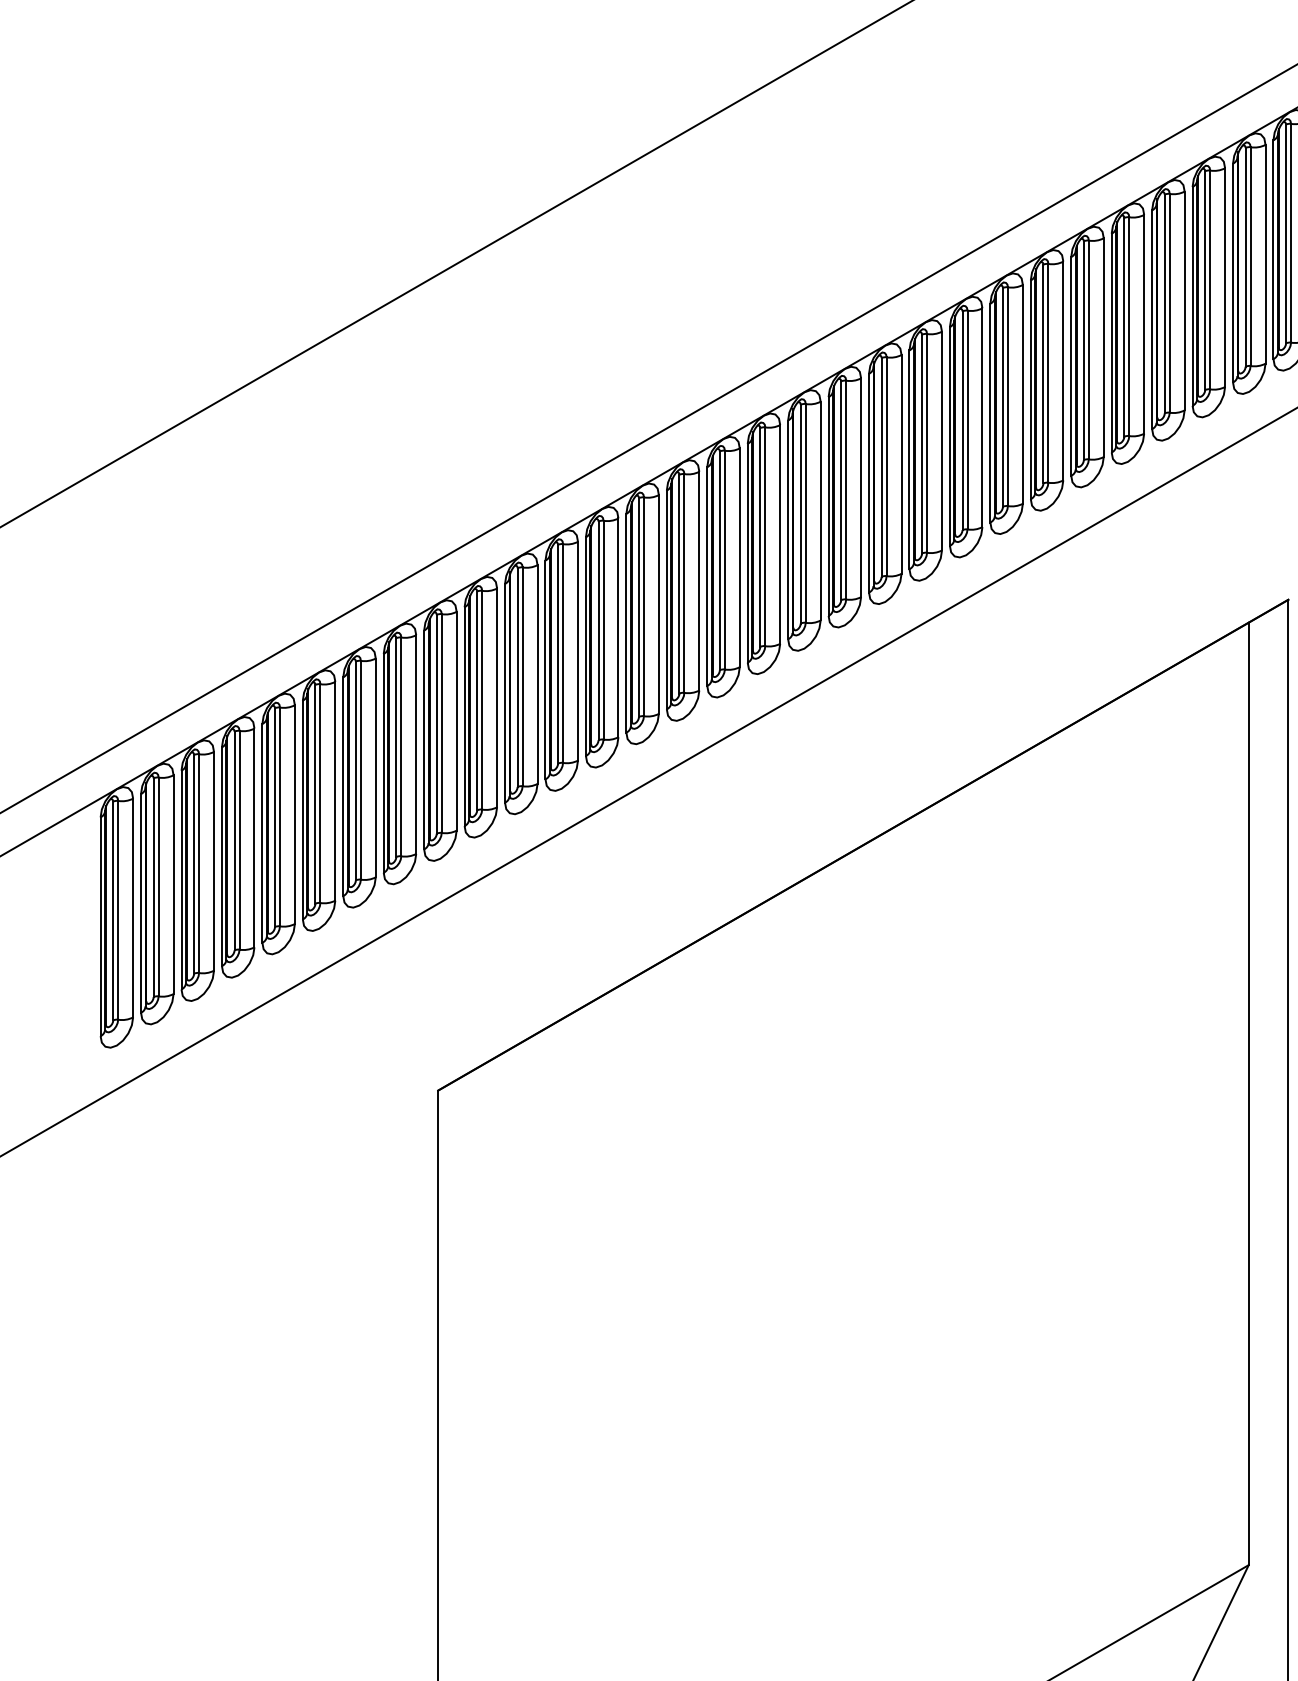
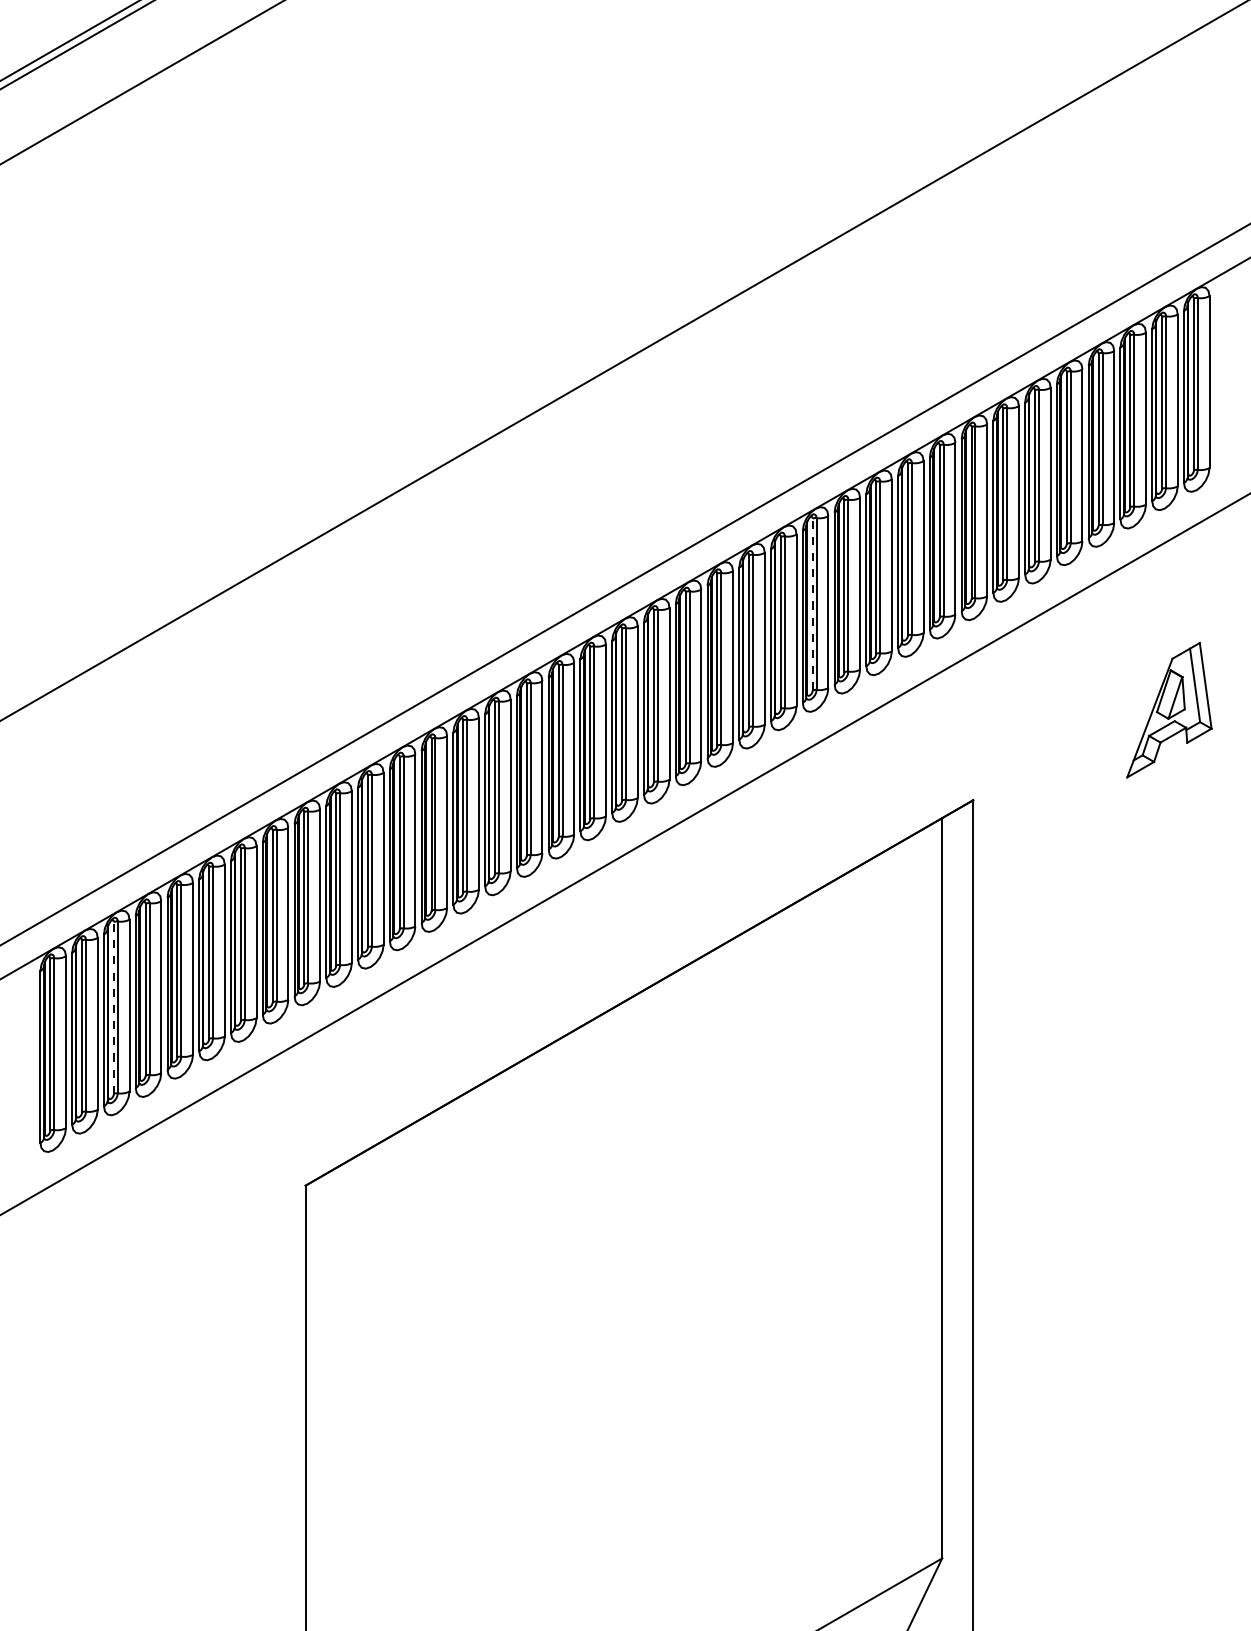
line: (1083, 350) -> (812, 604), solid -> dashed
line: (193, 865) -> (113, 1008), solid -> dashed

